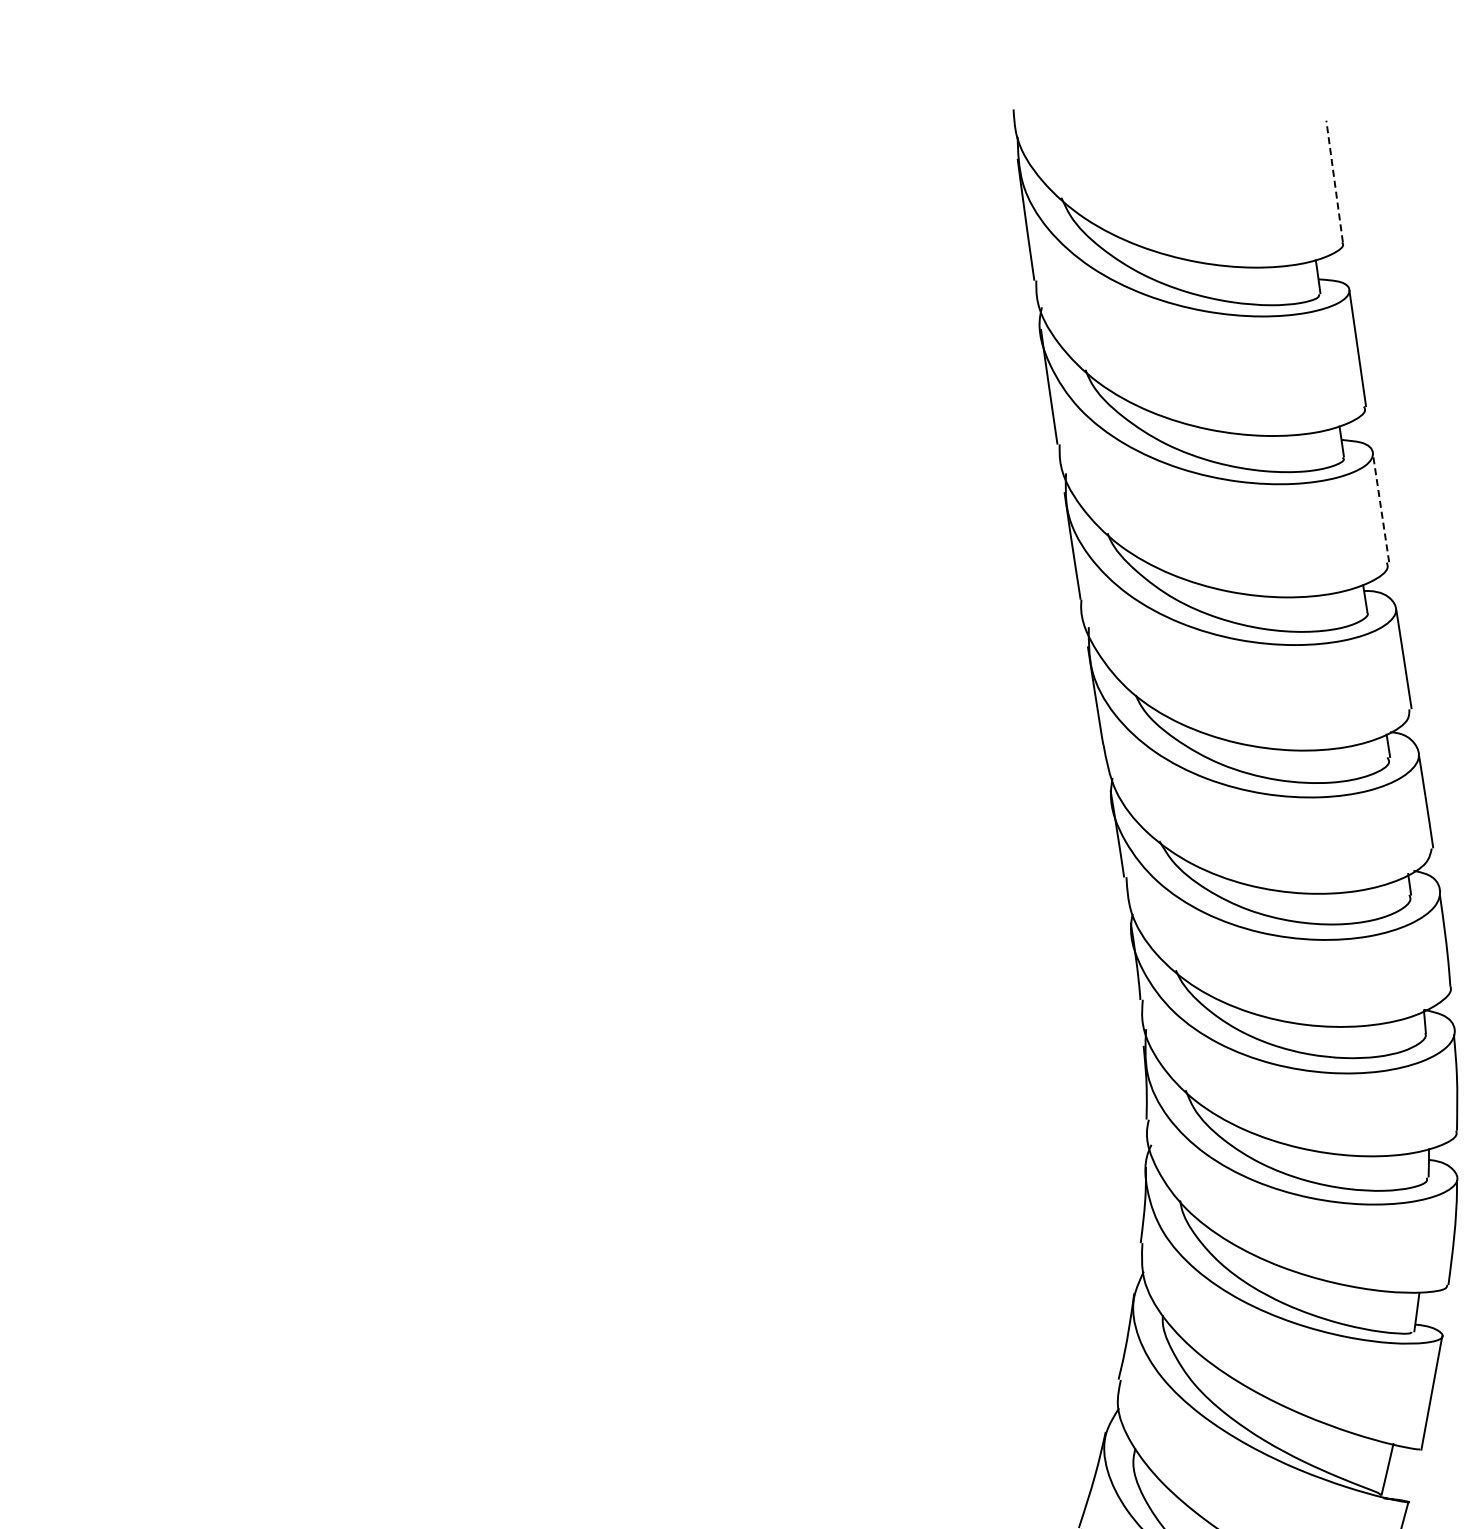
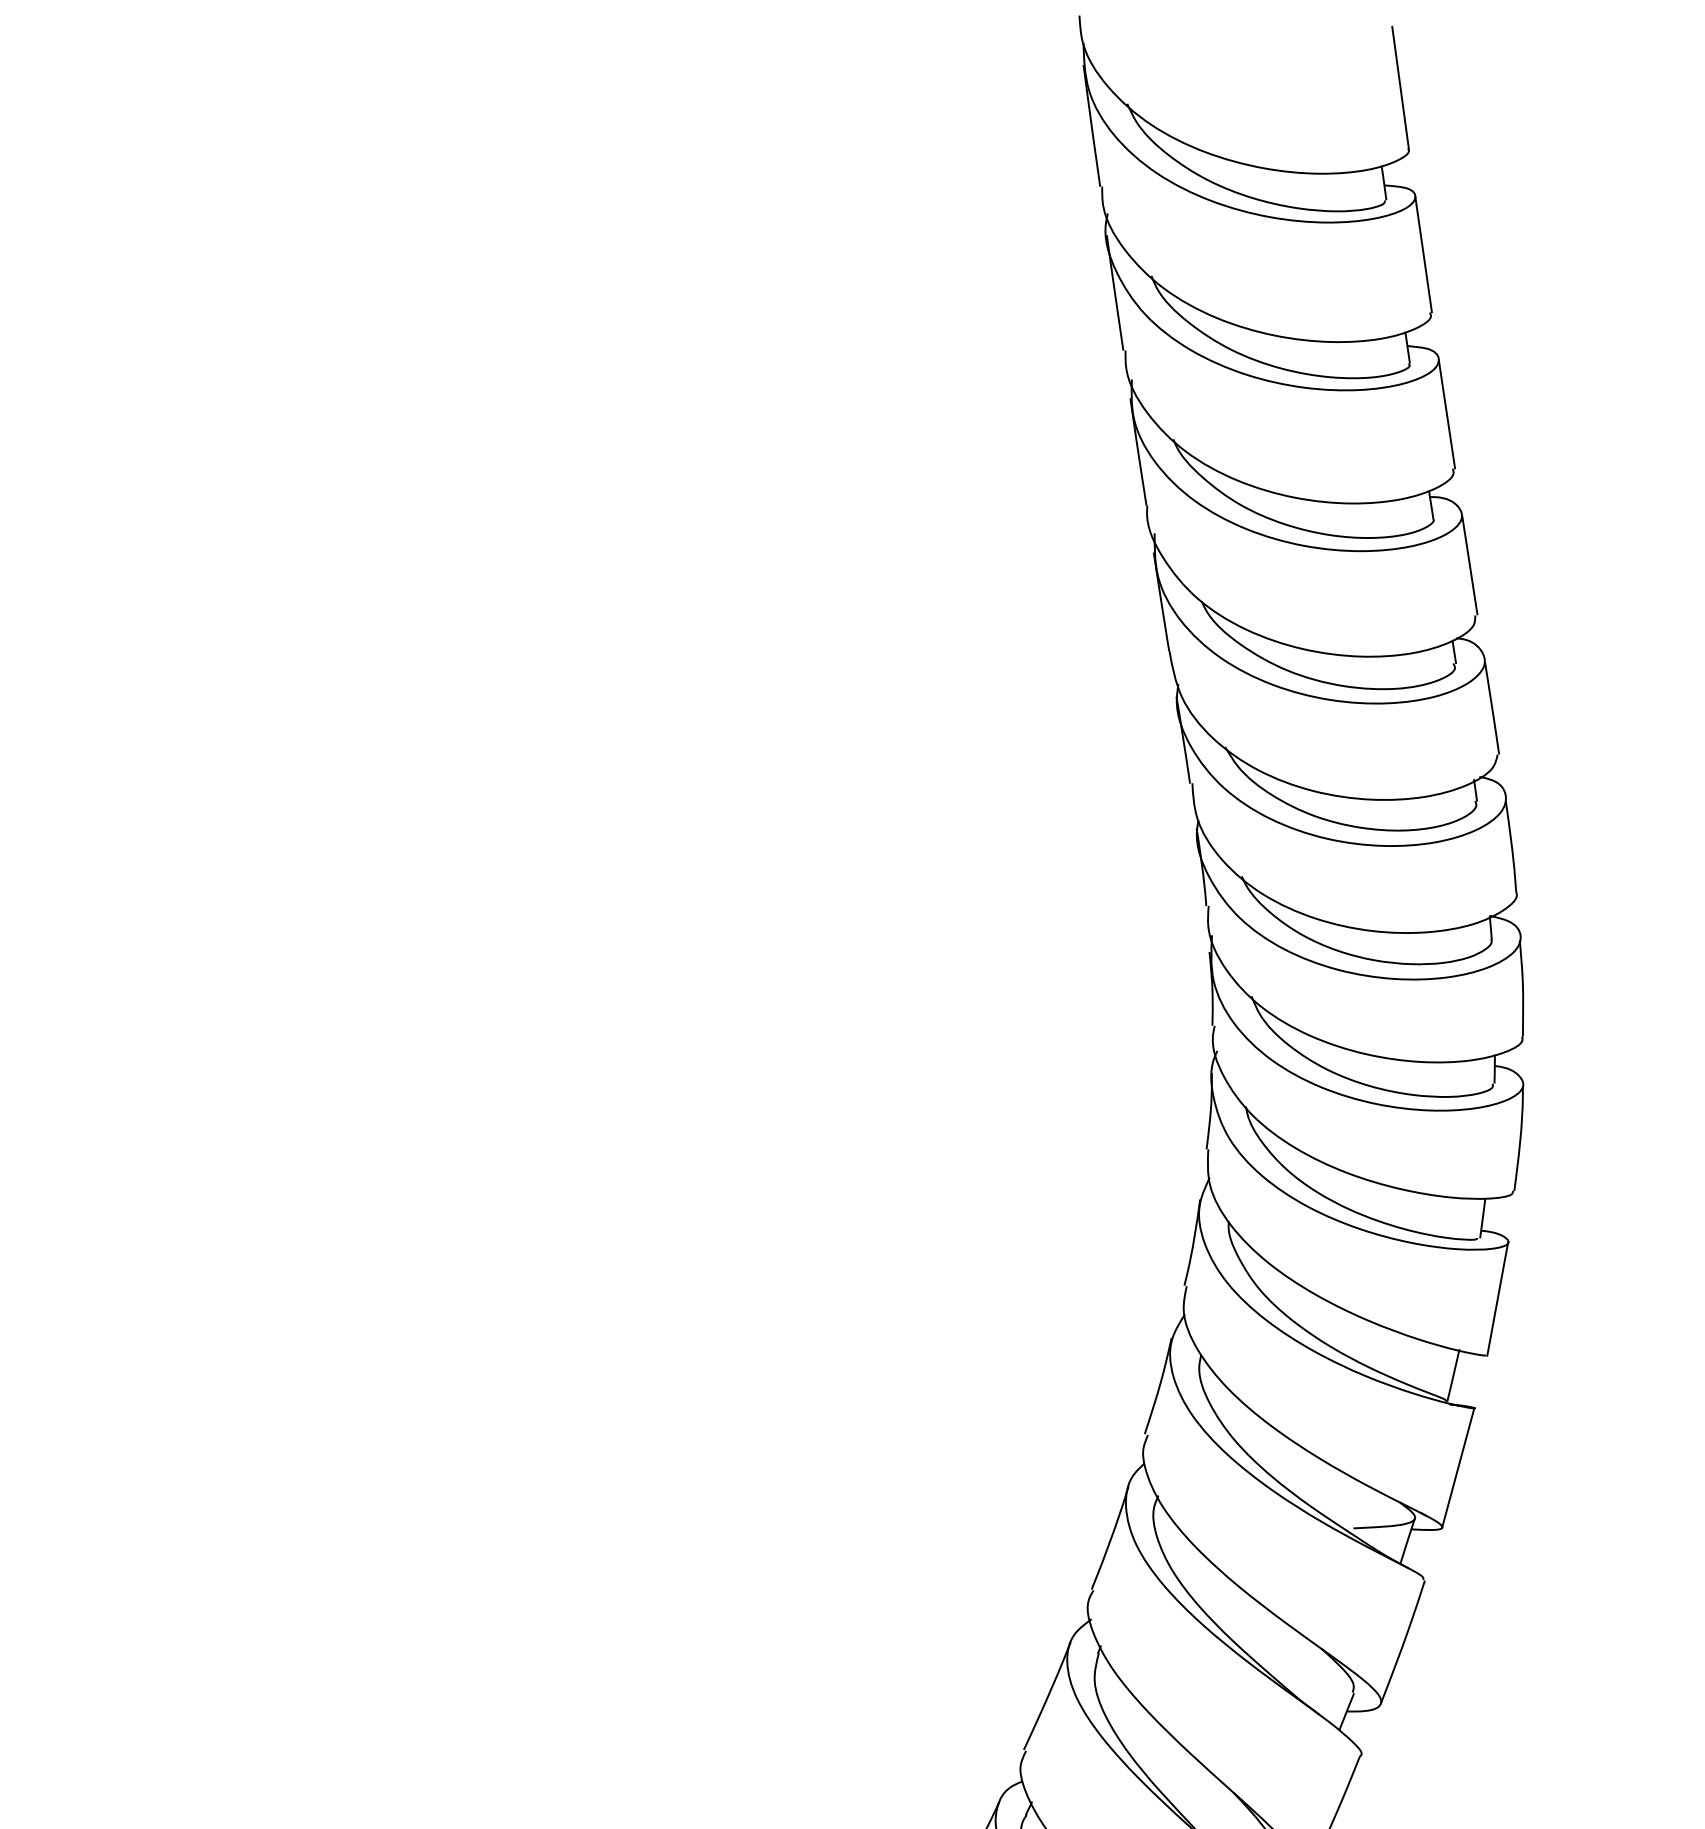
line: (1334, 181) -> (1400, 87), dashed -> solid
line: (1380, 507) -> (1446, 413), dashed -> solid

